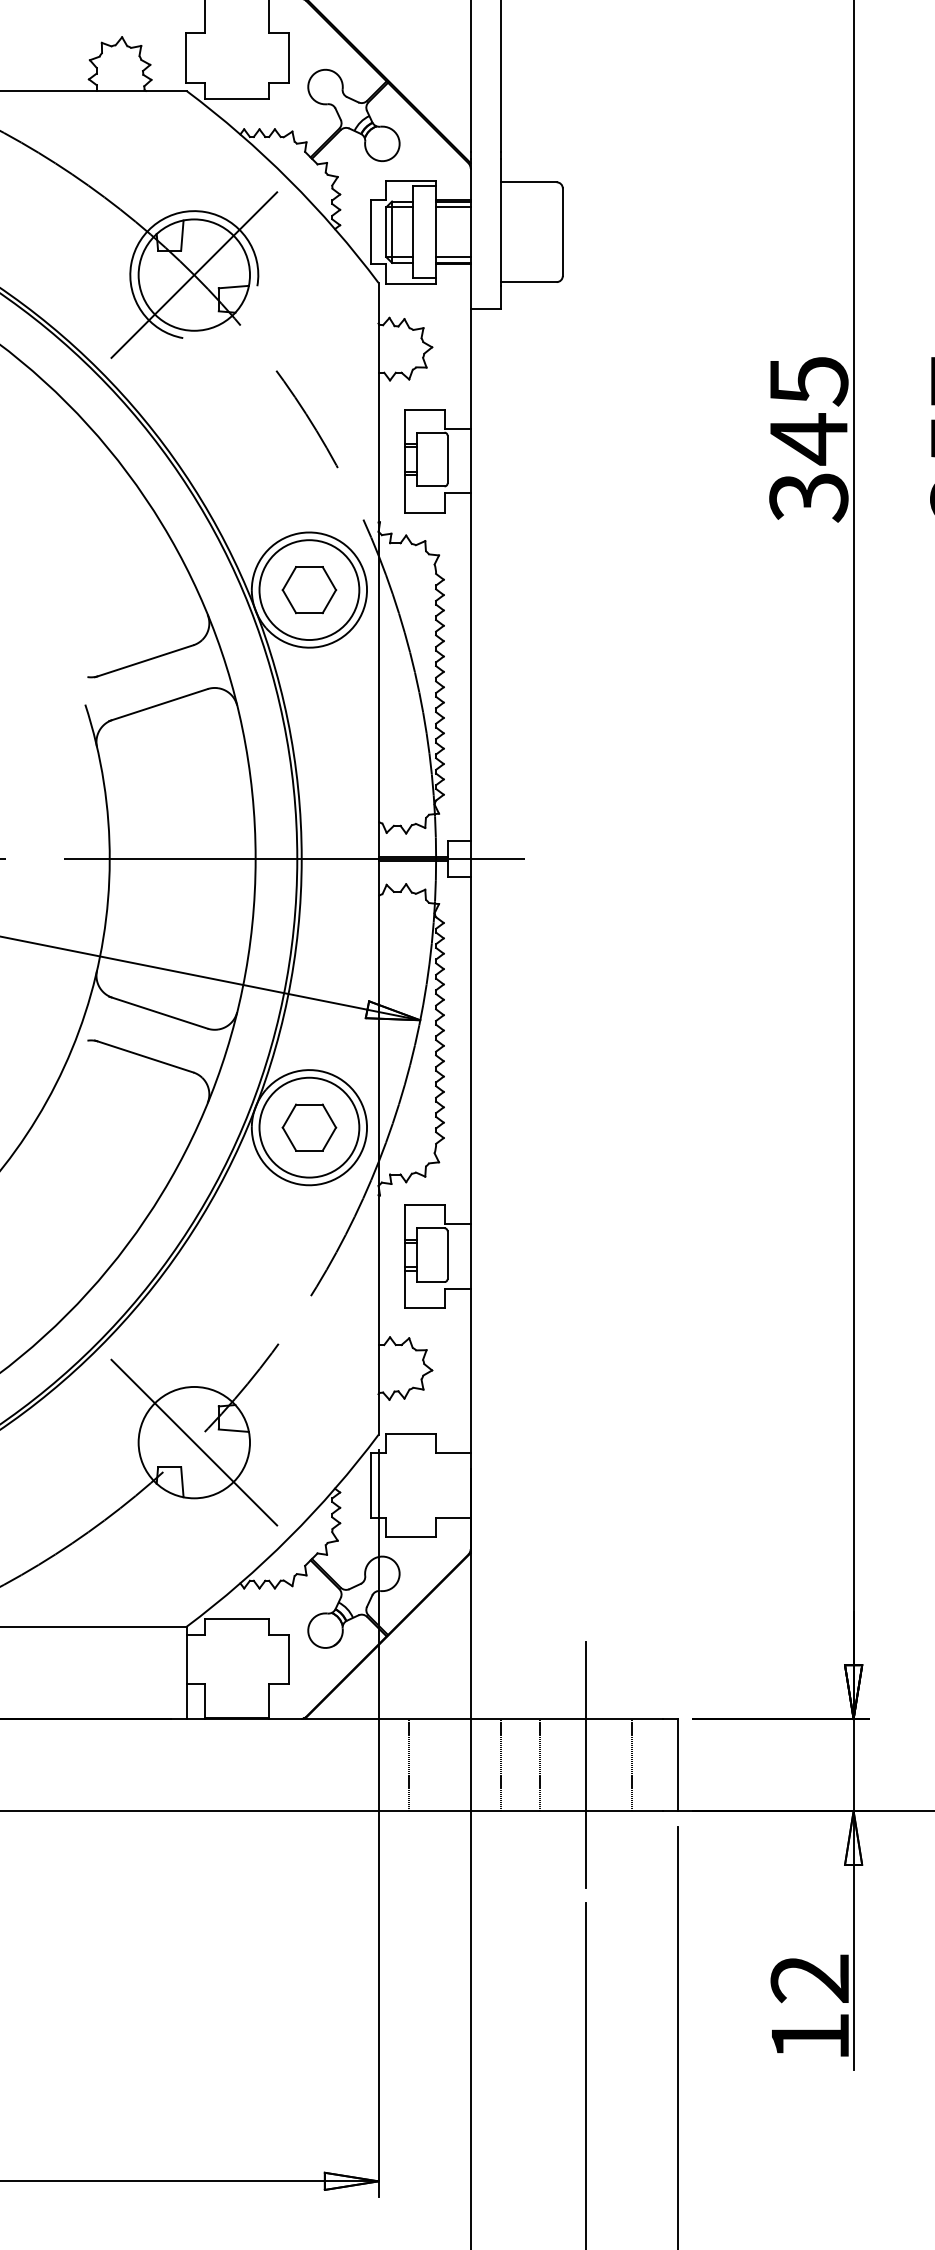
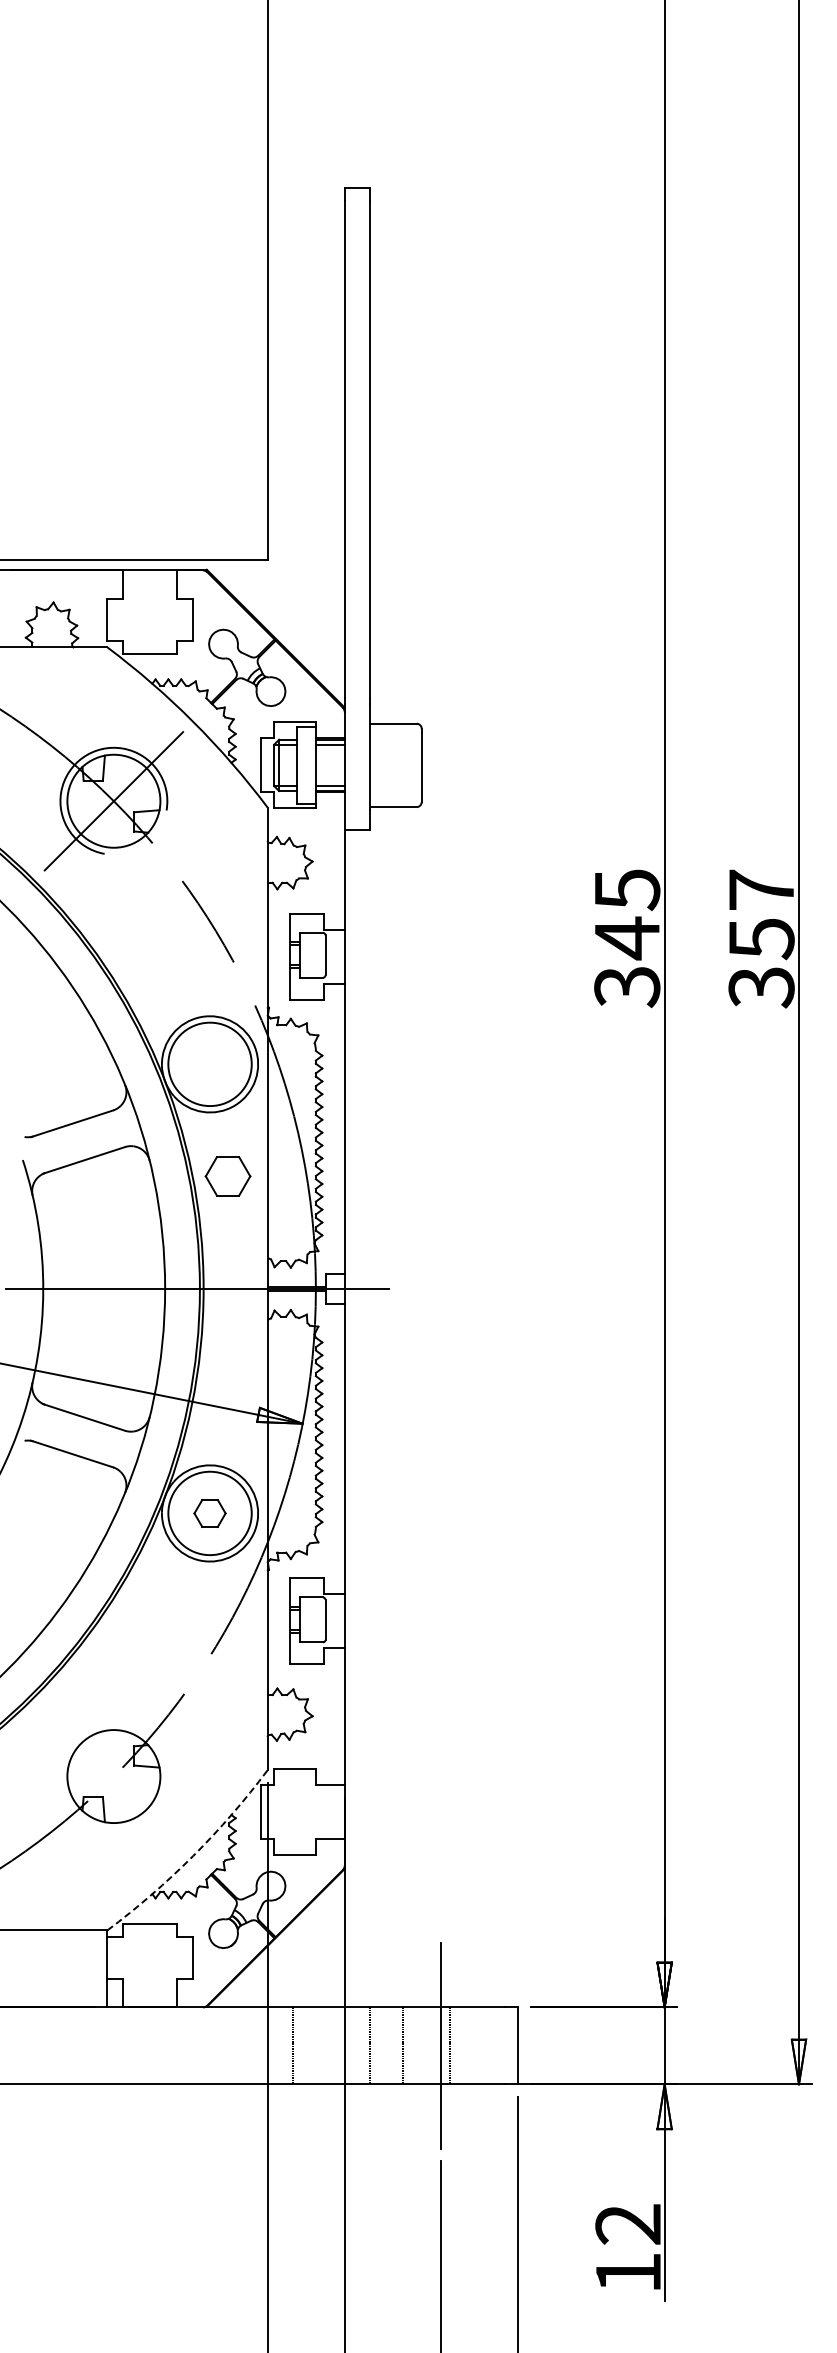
part: (308, 590) -> (227, 1176), moved
part: (308, 1127) -> (209, 1513), size x0.7
line: (193, 1442) -> (113, 1776), removed
arc: (289, 1537) -> (193, 1855), solid -> dashed
line: (631, 1764) -> (449, 2045), moved

